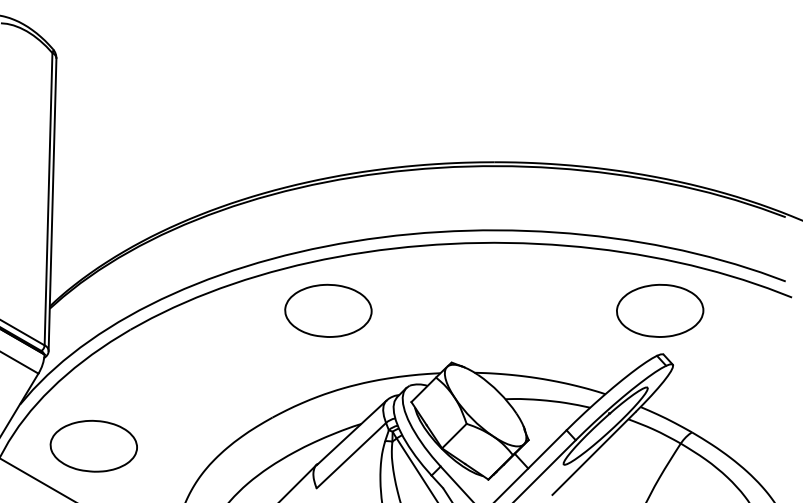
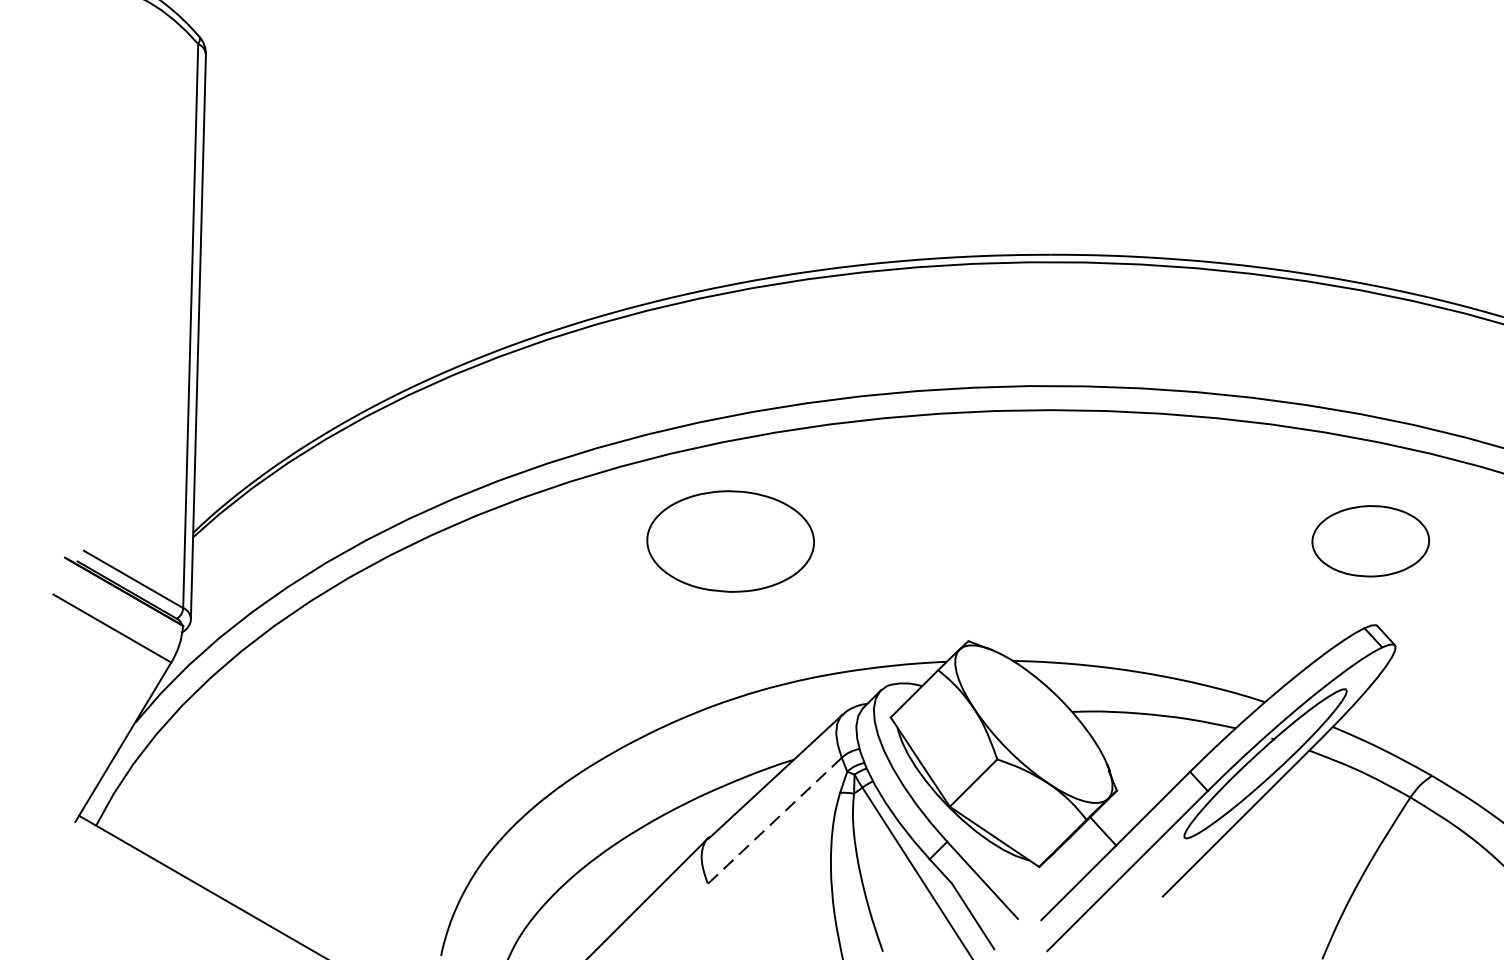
part: (660, 310) -> (1371, 540), size x0.7
part: (93, 445) -> (277, 801), removed
line: (351, 455) -> (775, 820), solid -> dashed

